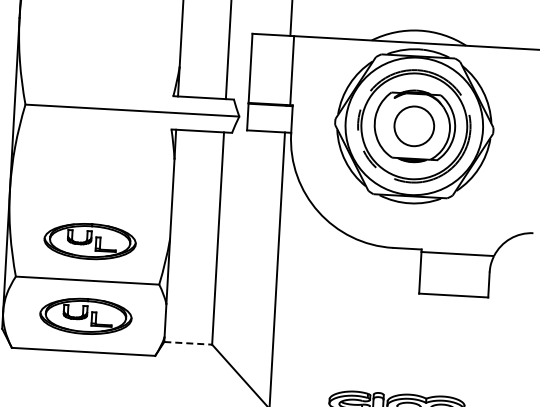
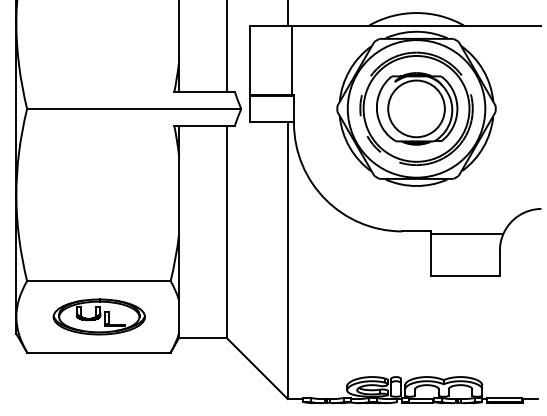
circle: (414, 125) -> (416, 108), size x1.43
part: (89, 241) -> (98, 241), removed
line: (187, 343) -> (202, 338), dashed -> solid

